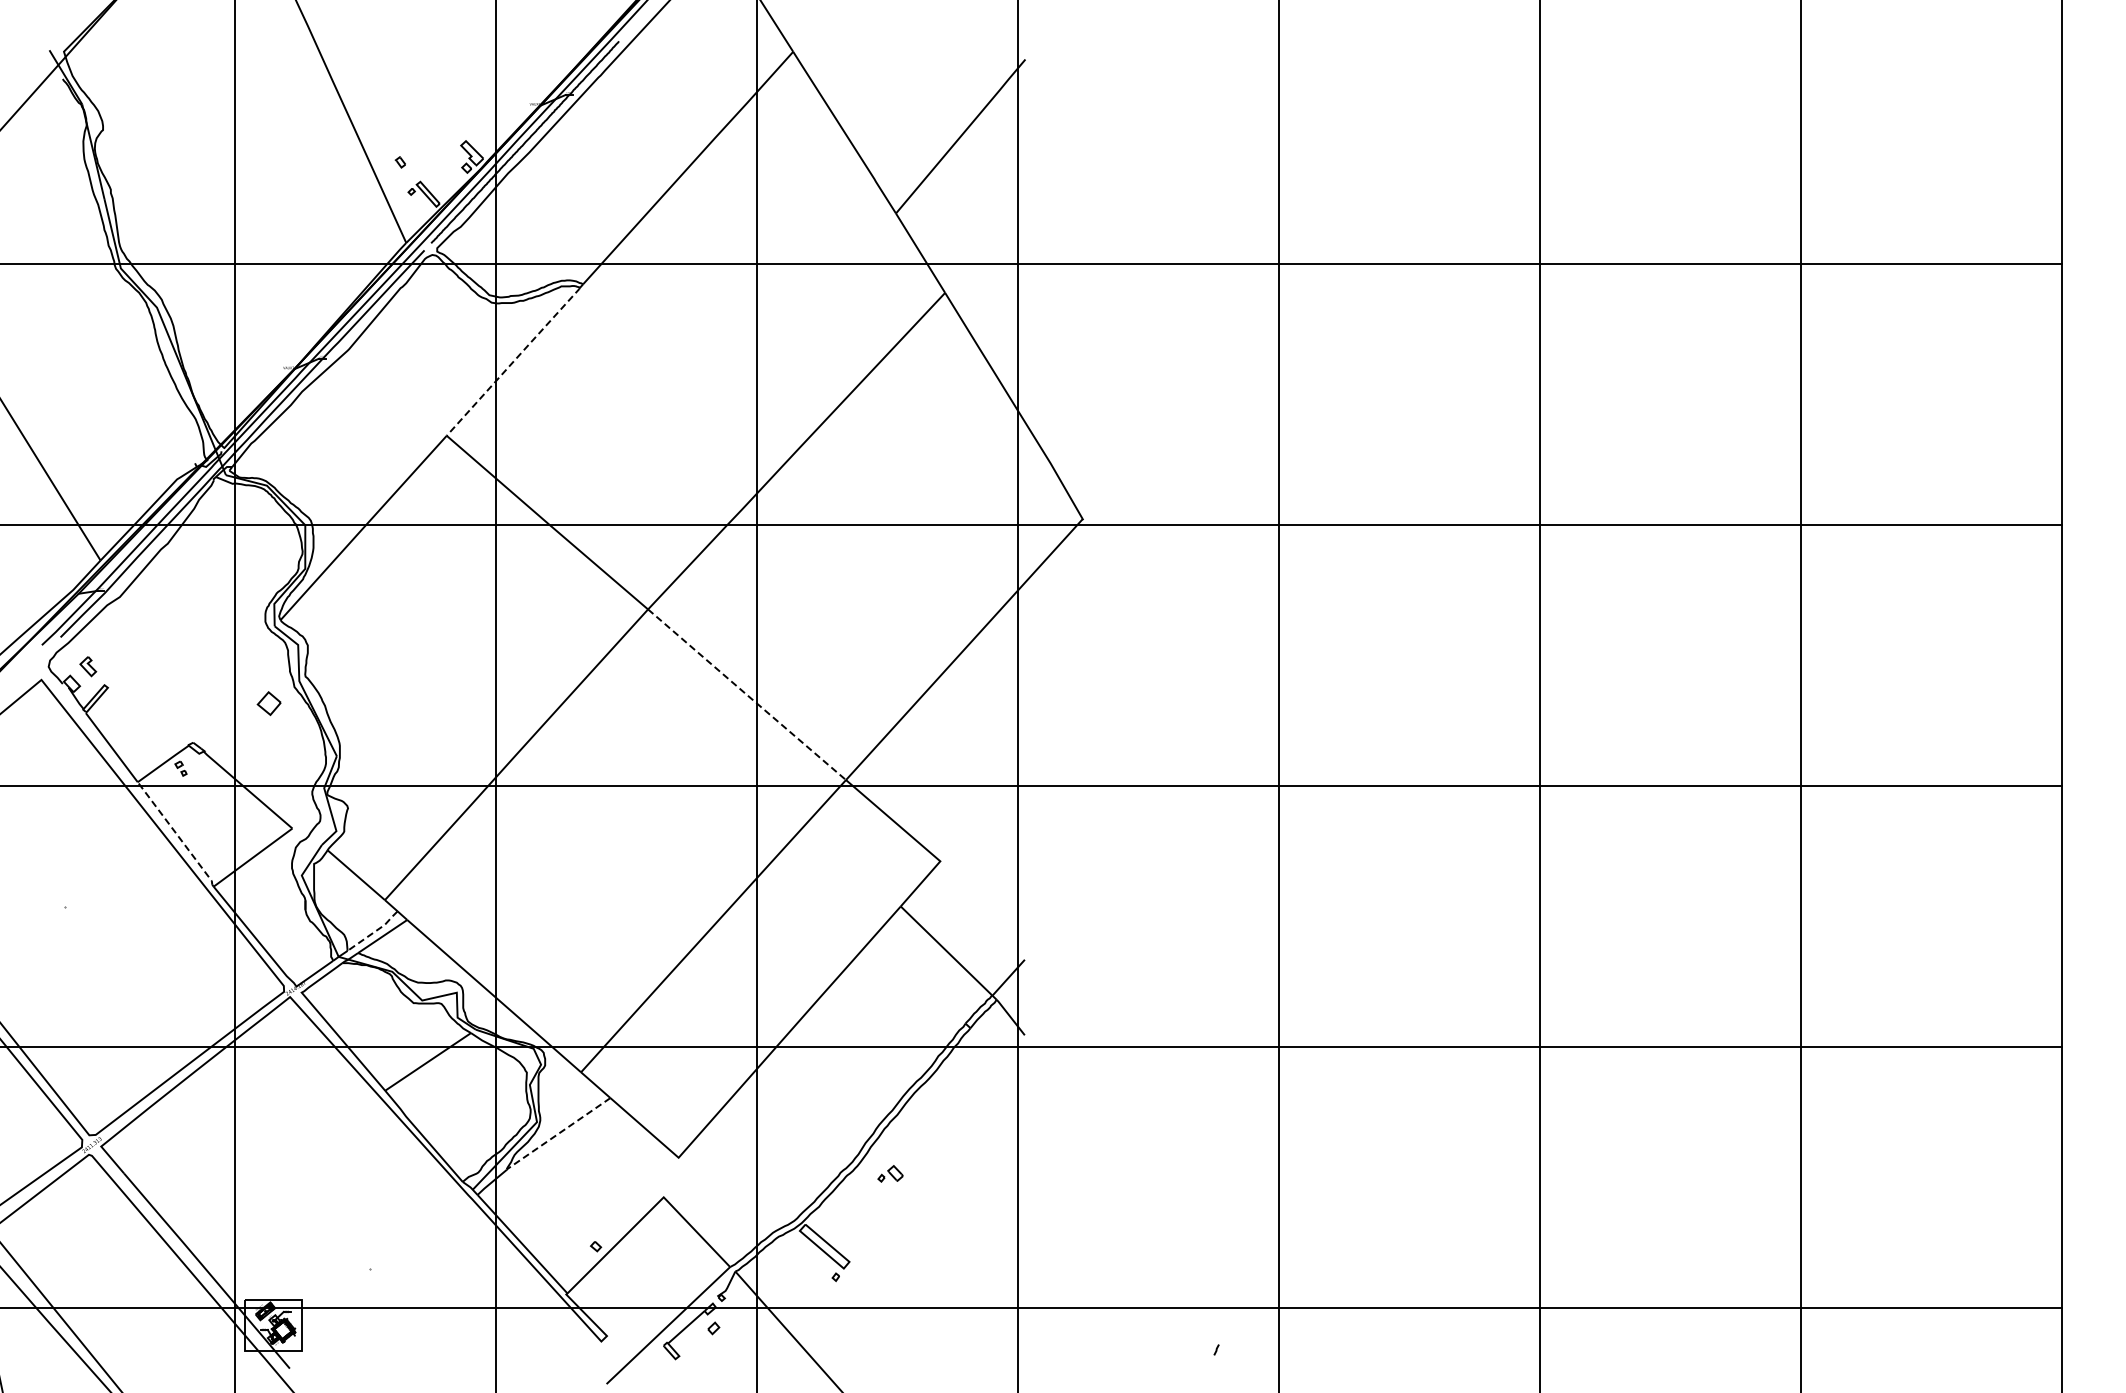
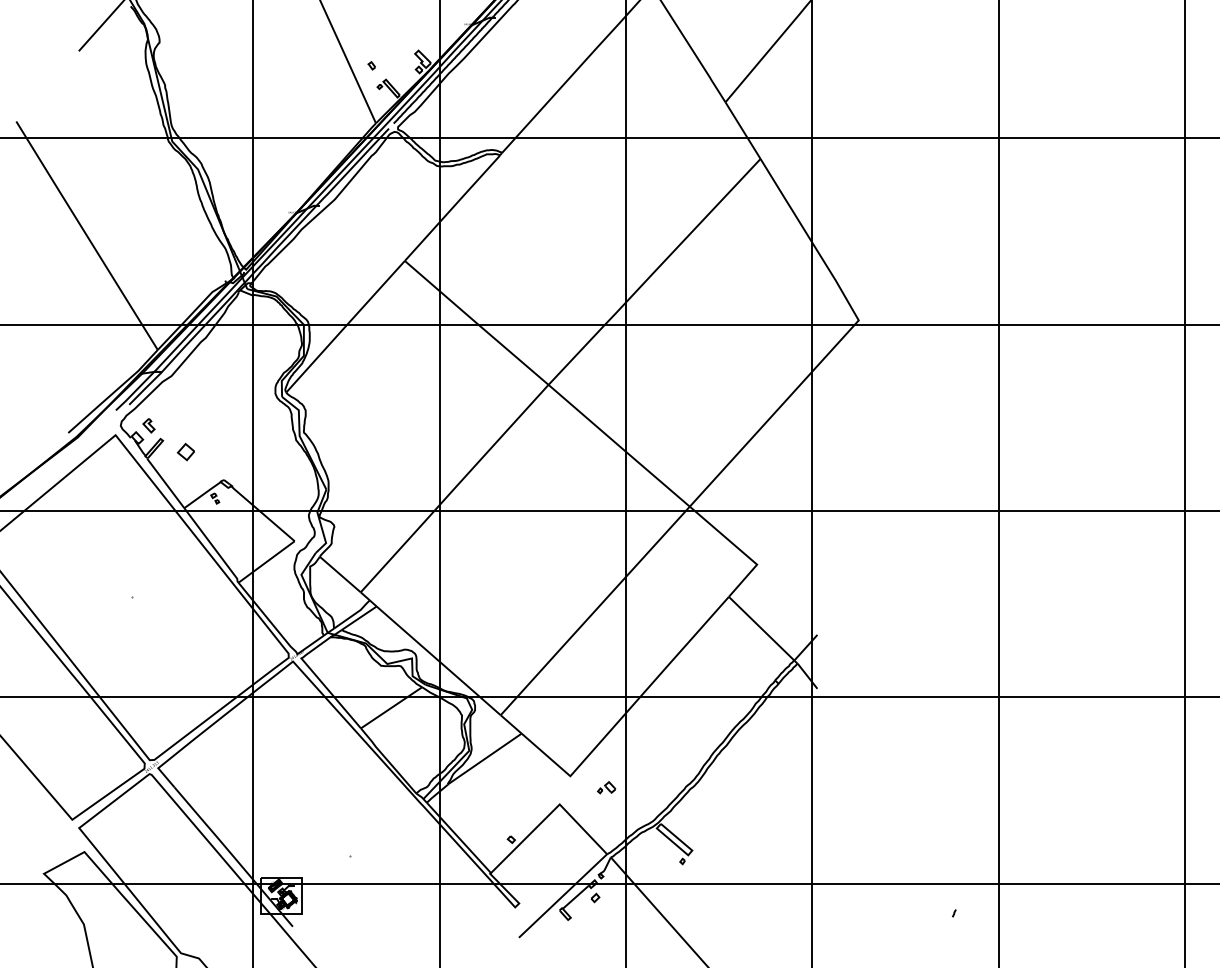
line: (514, 360) -> (453, 207), dashed -> solid
line: (746, 694) -> (618, 445), dashed -> solid
part: (268, 703) -> (185, 452), moved
line: (177, 834) -> (212, 545), dashed -> solid
line: (375, 931) -> (354, 614), dashed -> solid
line: (558, 1133) -> (484, 758), dashed -> solid
part: (890, 1173) -> (606, 787), moved

